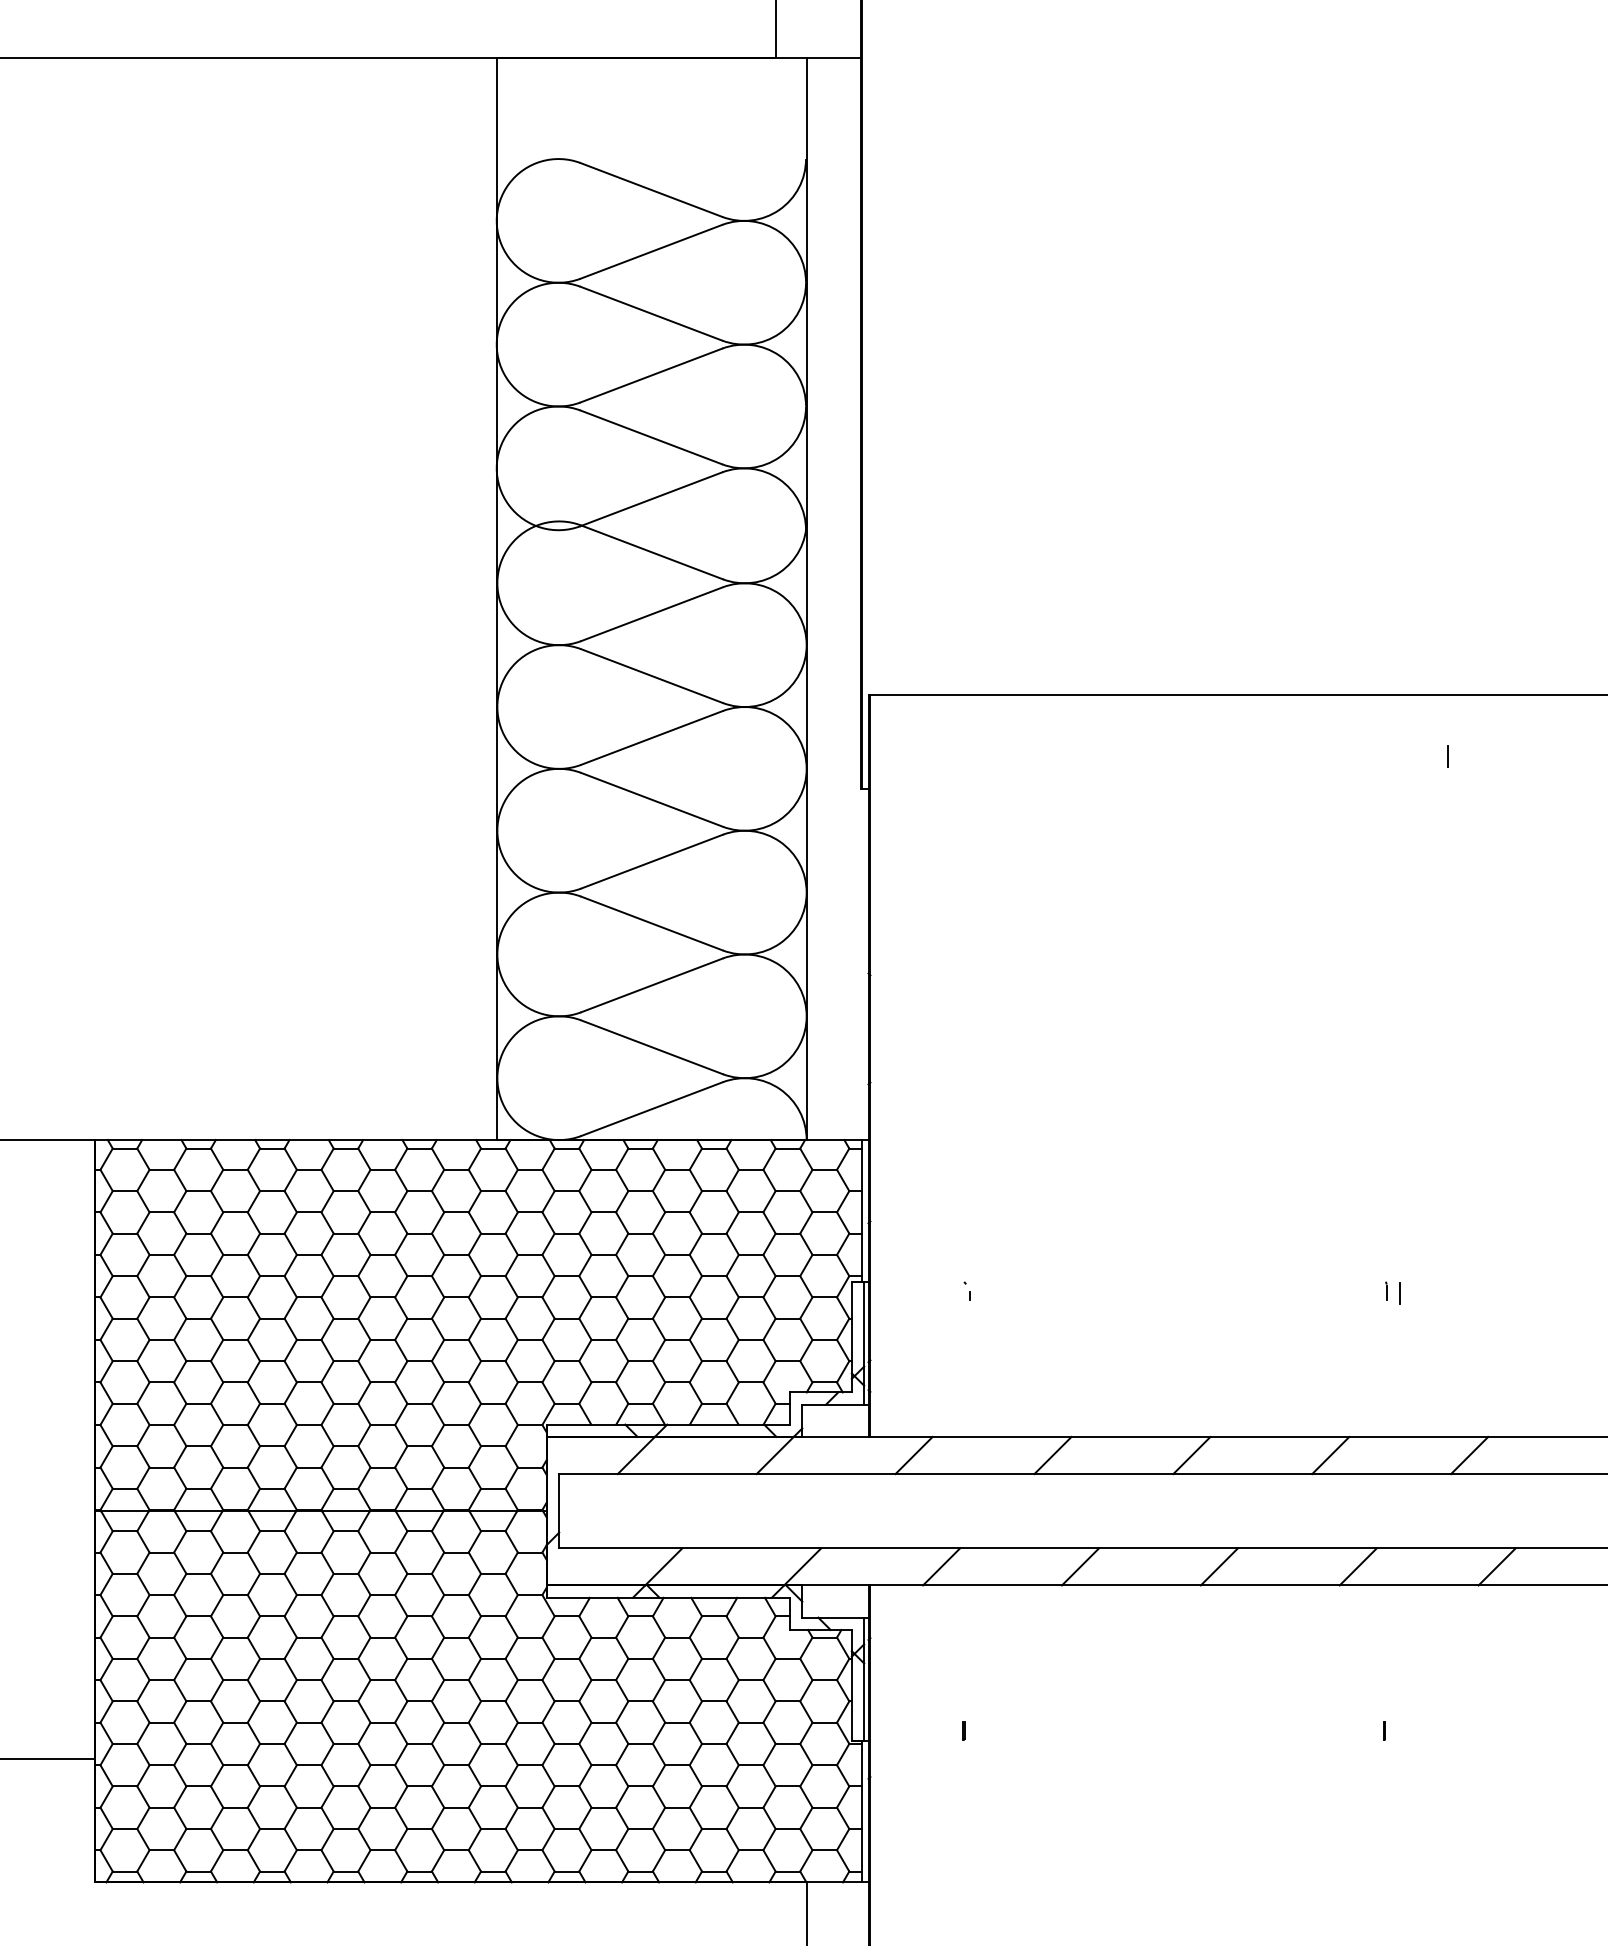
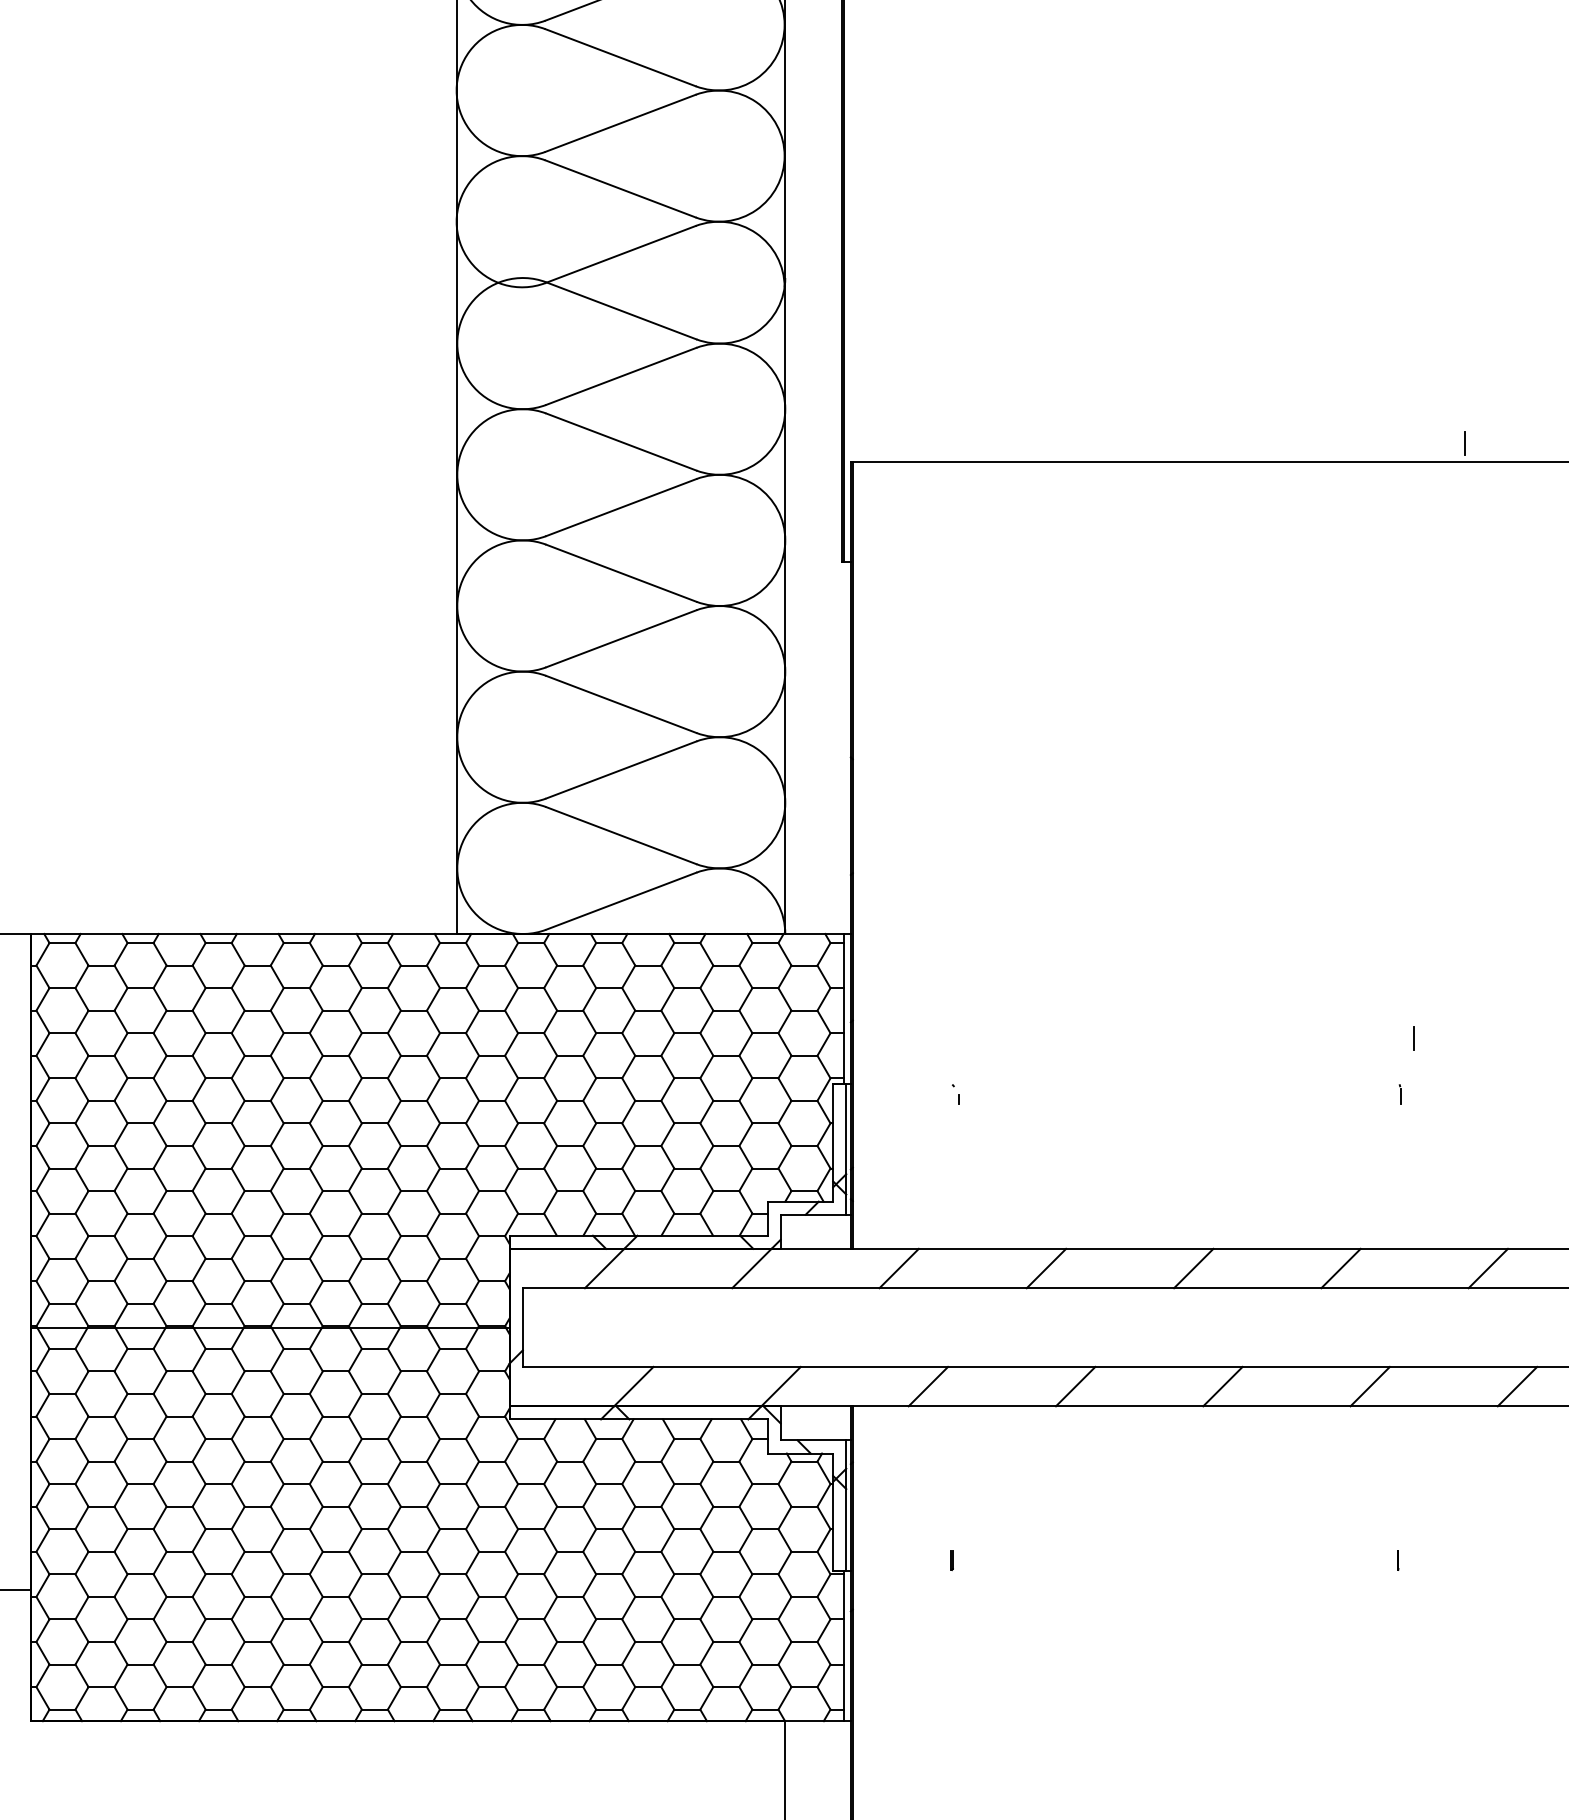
line: (1447, 756) -> (1464, 443), moved
line: (1399, 1293) -> (1413, 1038), moved

